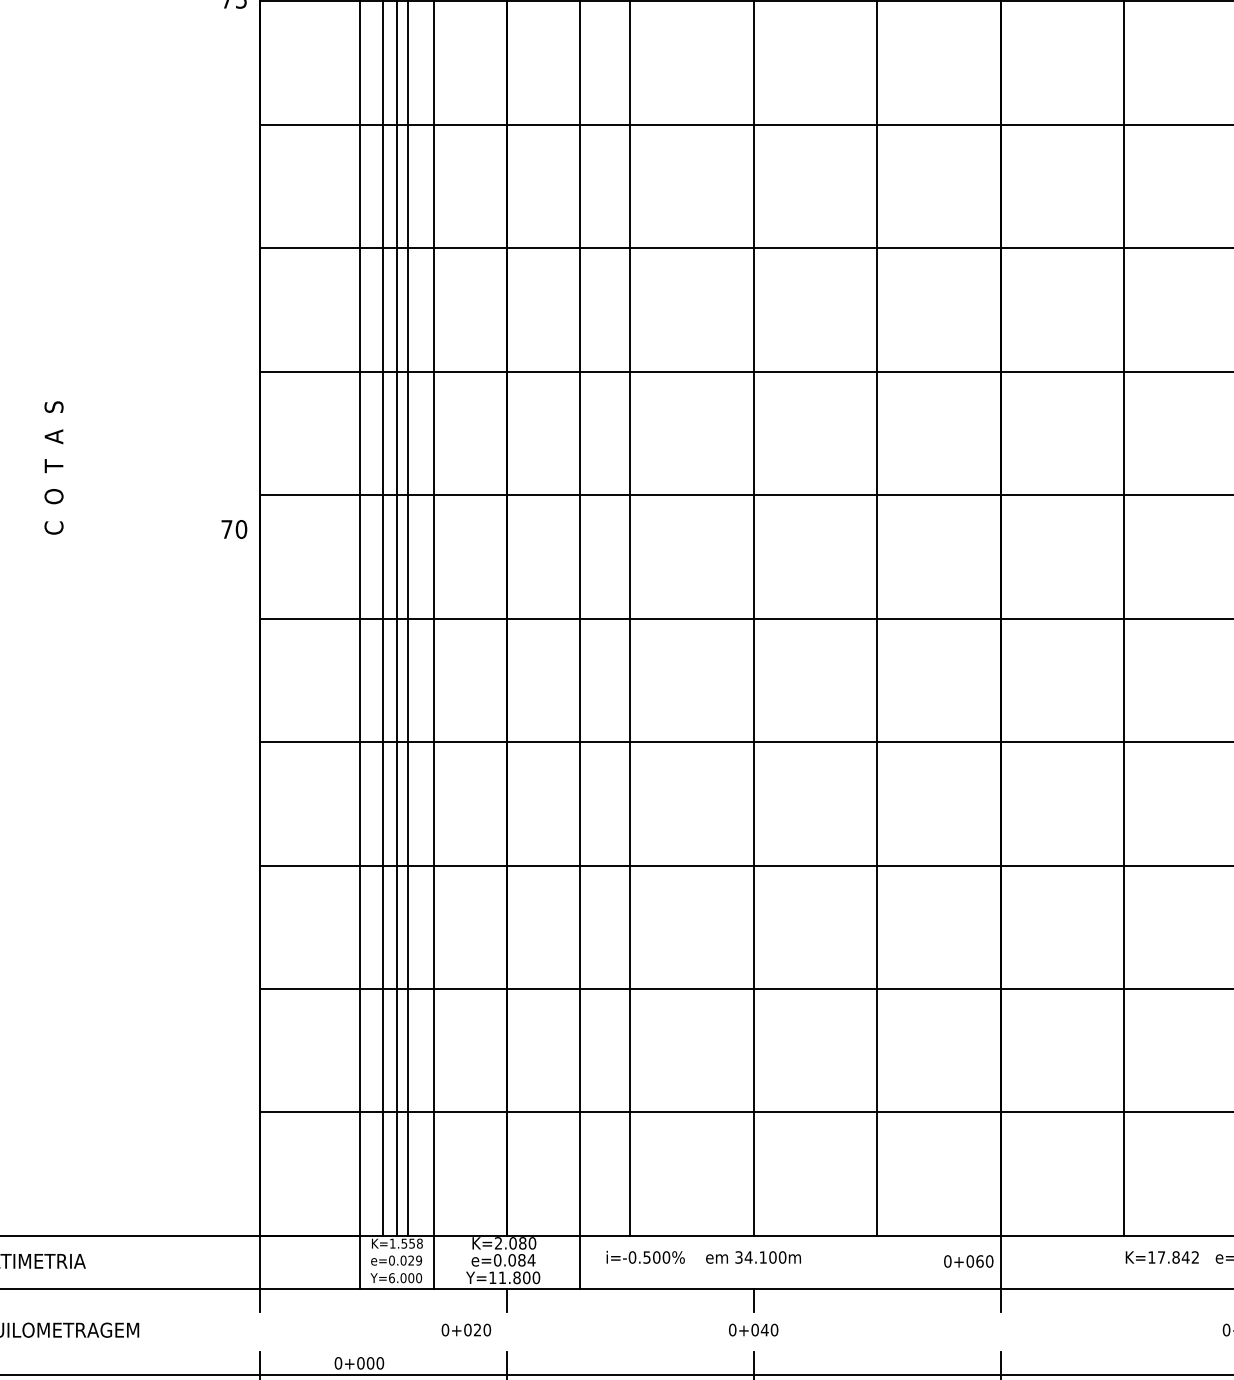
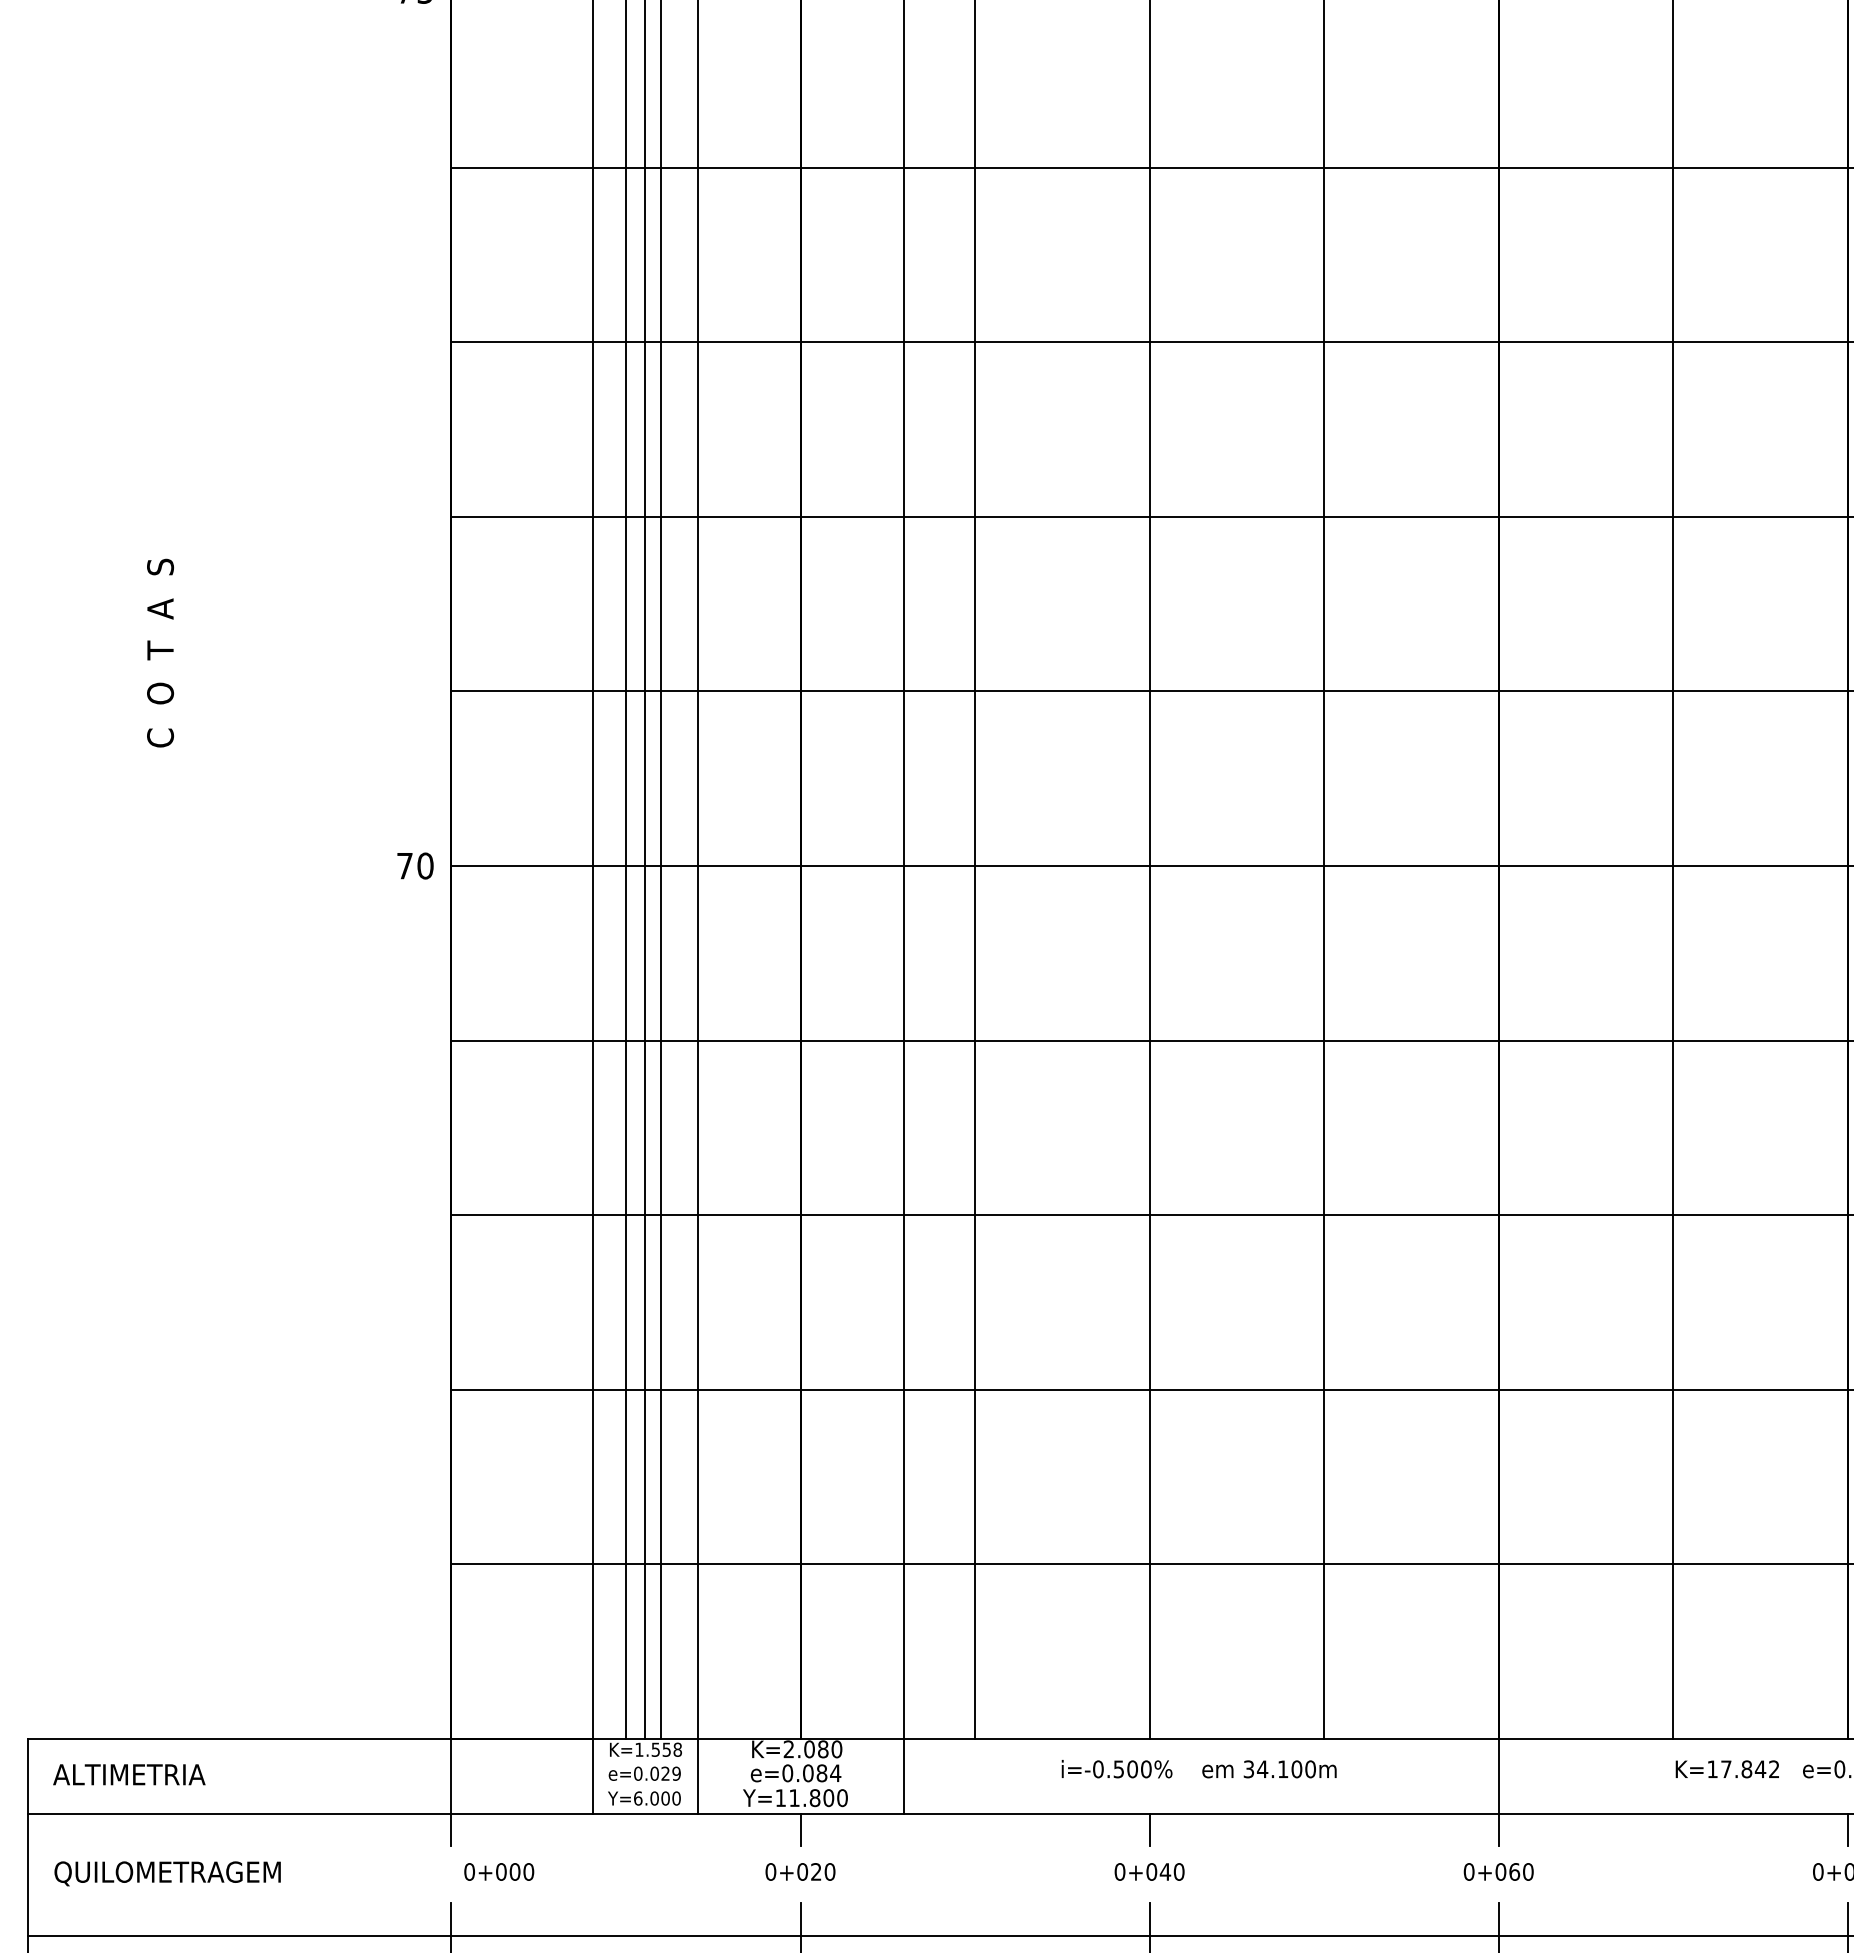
text: (234, 529) -> (415, 865), moved
text: (703, 1257) -> (1198, 1769), moved
text: (968, 1261) -> (1498, 1871), moved
text: (466, 1329) -> (800, 1871), moved
text: (359, 1362) -> (499, 1871), moved

